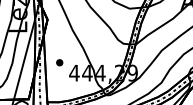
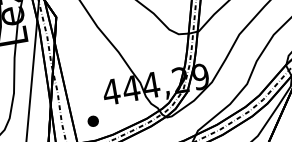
part: (59, 62) -> (92, 120), moved

